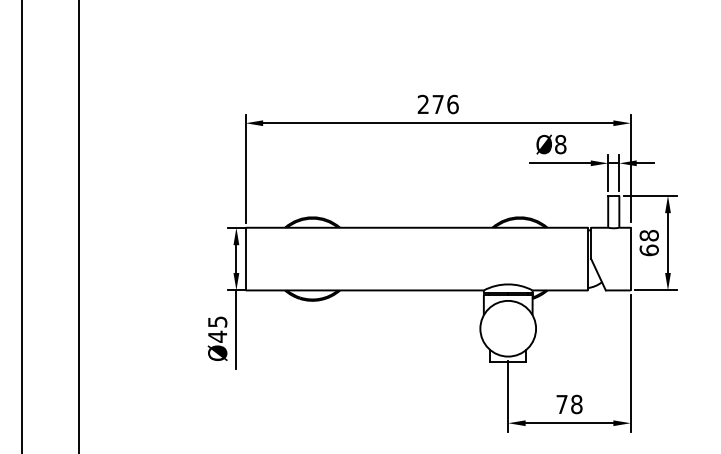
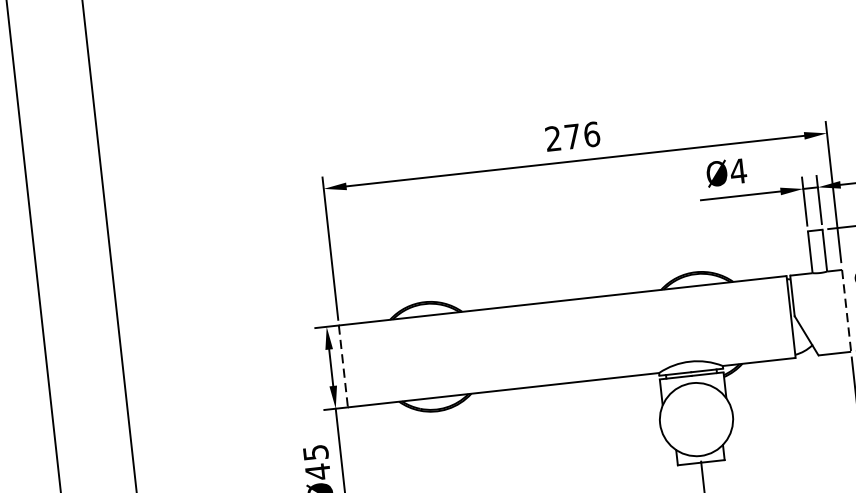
text: (560, 144) -> (738, 171), Ø8 -> Ø4
line: (245, 259) -> (343, 366), solid -> dashed
line: (630, 259) -> (846, 311), solid -> dashed

